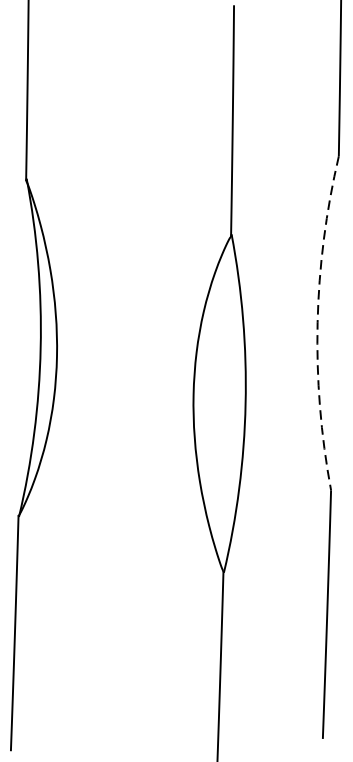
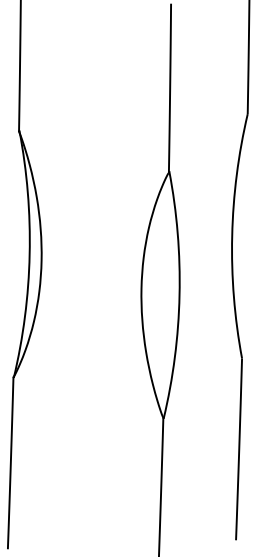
arc: (318, 322) -> (232, 235), dashed -> solid

